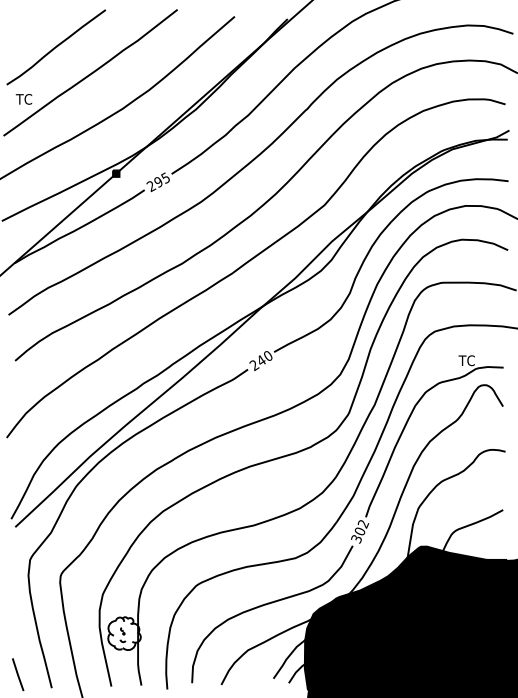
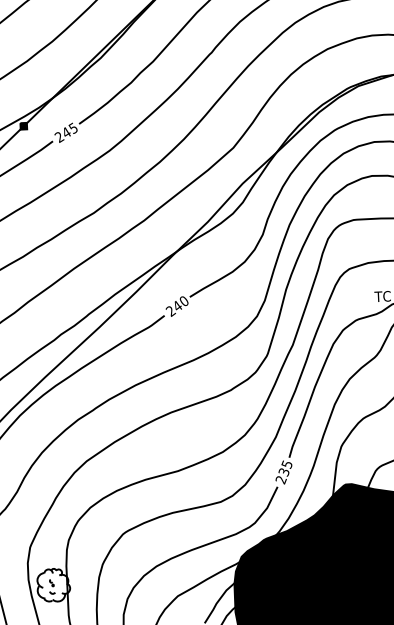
text: (158, 181) -> (66, 132), 295 -> 245
text: (360, 531) -> (284, 472), 302 -> 235

